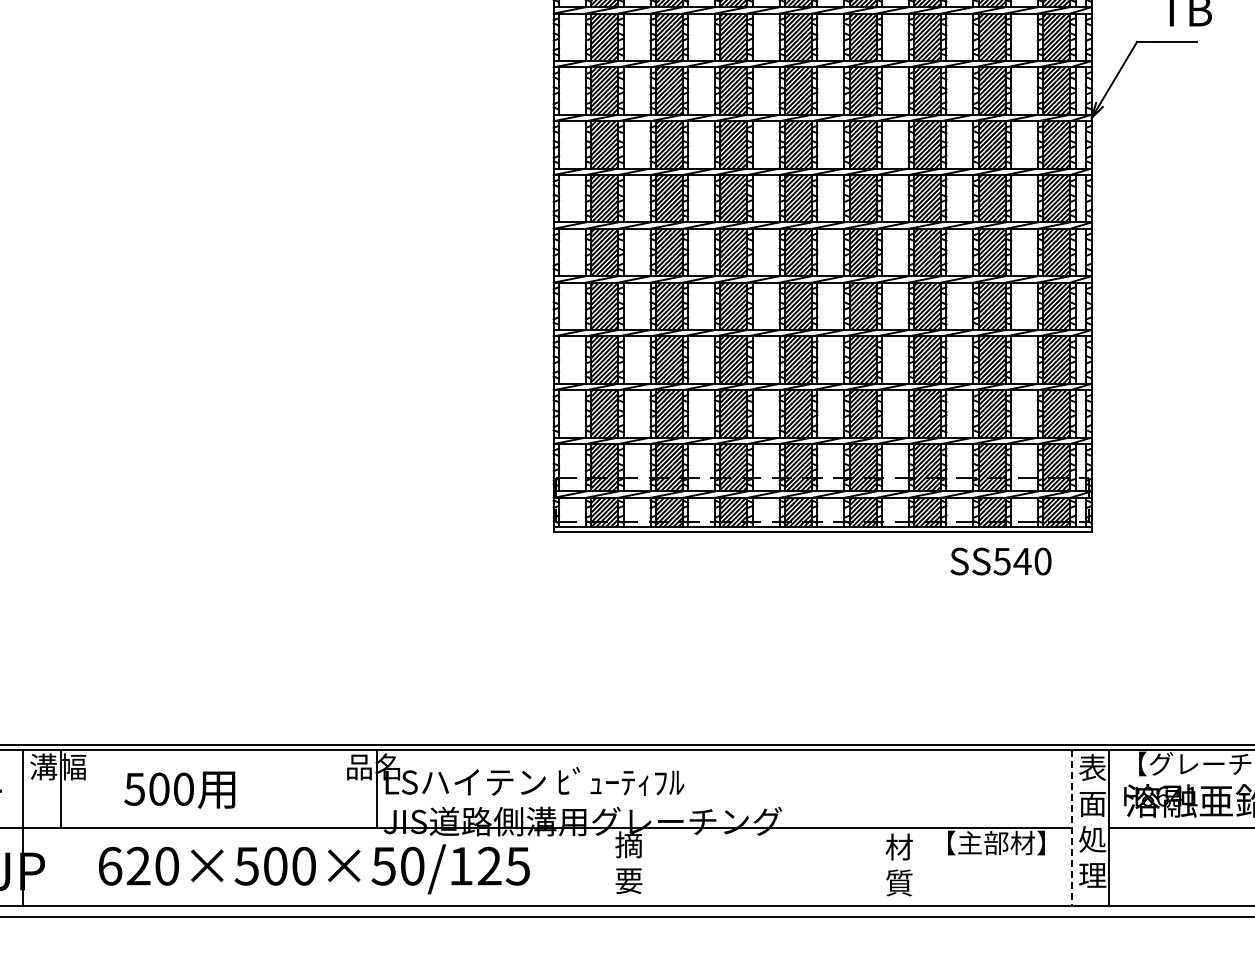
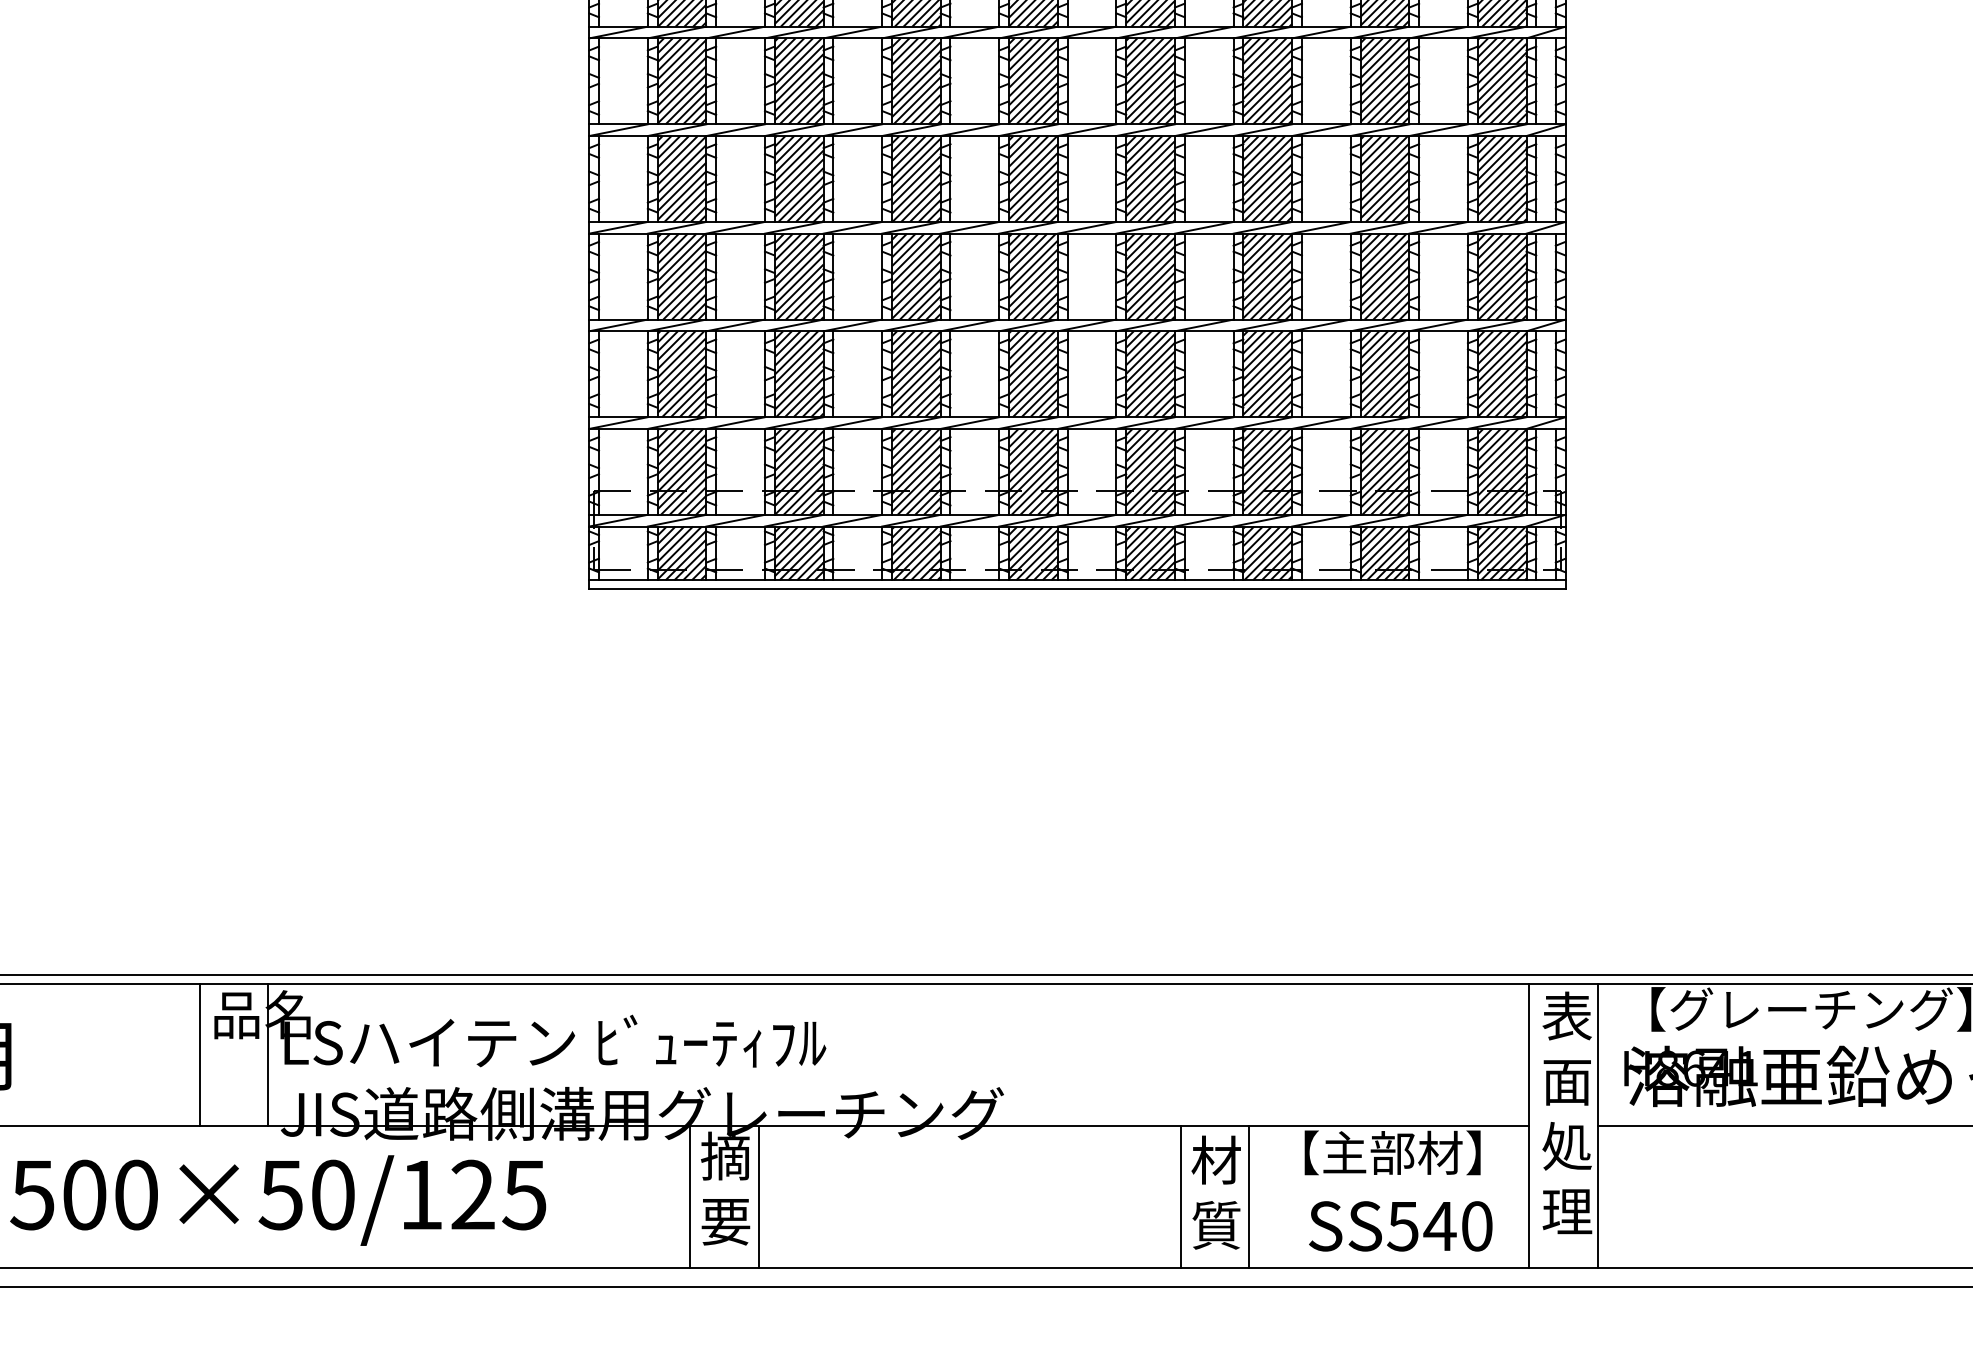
text: (1000, 561) -> (1399, 1226), moved
line: (338, 789) -> (198, 1055), added
line: (1071, 828) -> (1528, 1126), dashed -> solid
line: (609, 867) -> (690, 1197), added
line: (646, 867) -> (757, 1197), added
line: (879, 867) -> (1180, 1197), added
line: (917, 867) -> (1249, 1197), added

